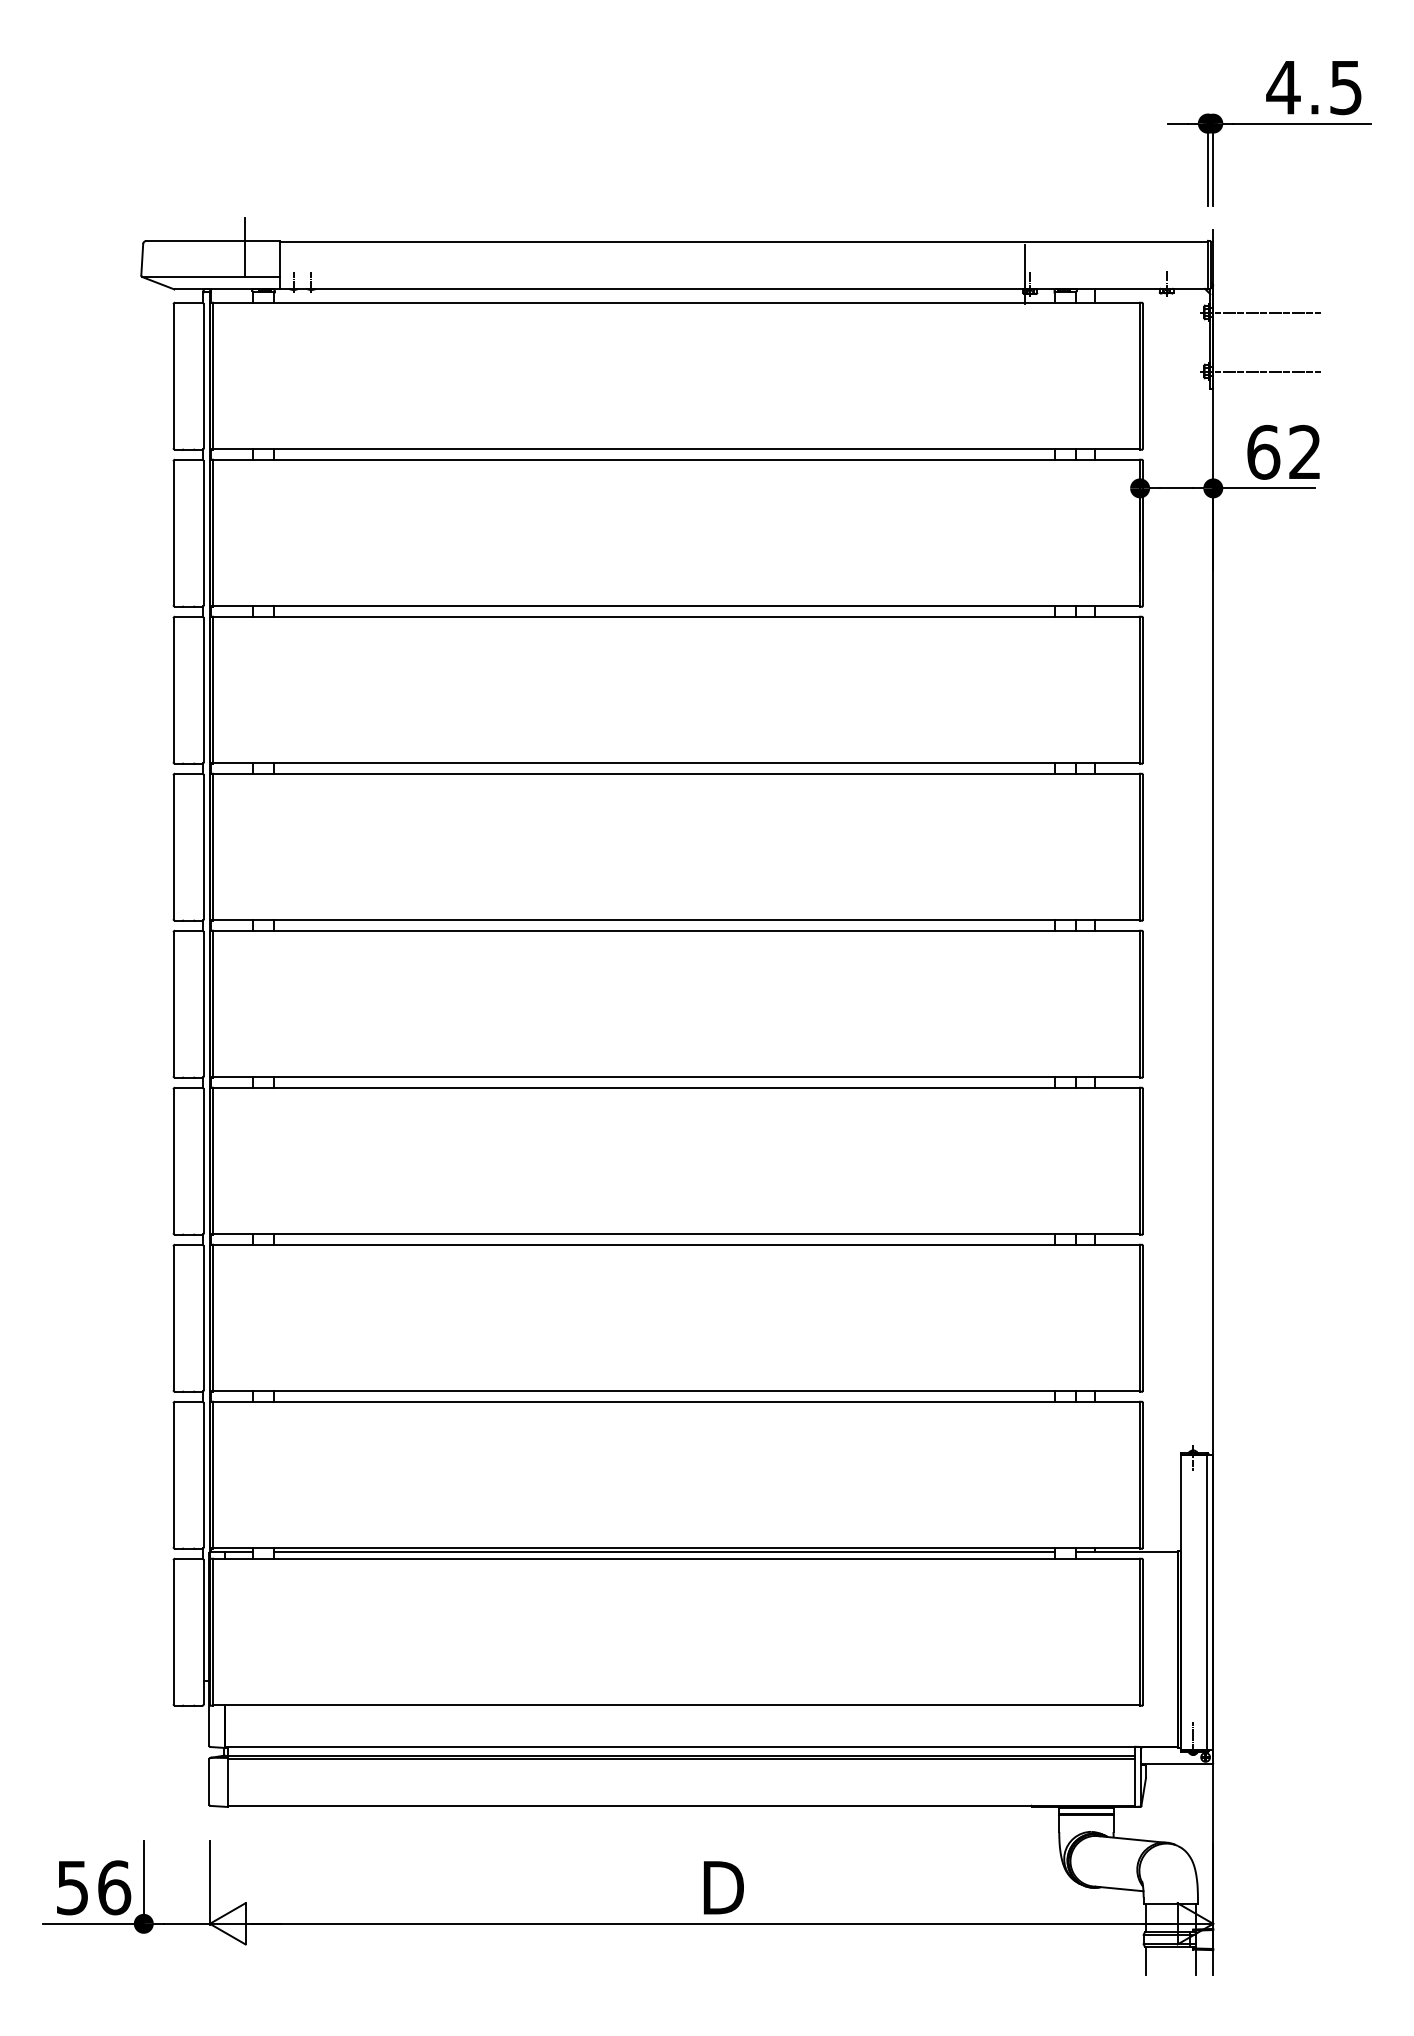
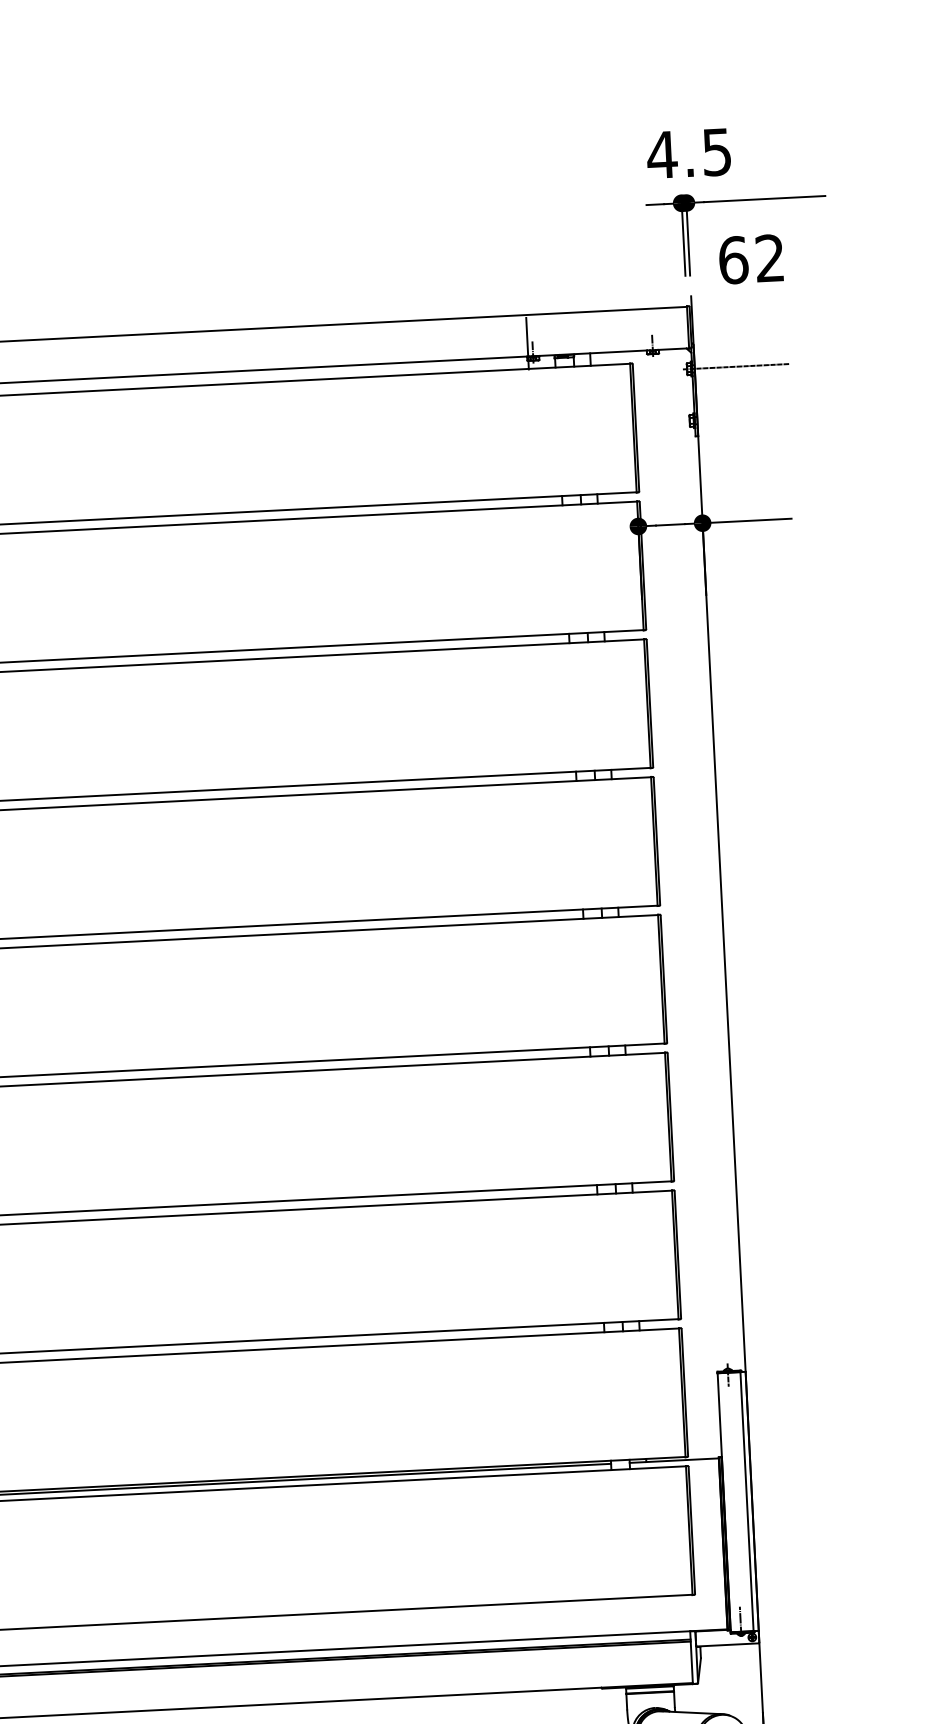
text: (1313, 88) -> (688, 154), moved
line: (1260, 371) -> (738, 418), removed
text: (1283, 452) -> (751, 259), moved

